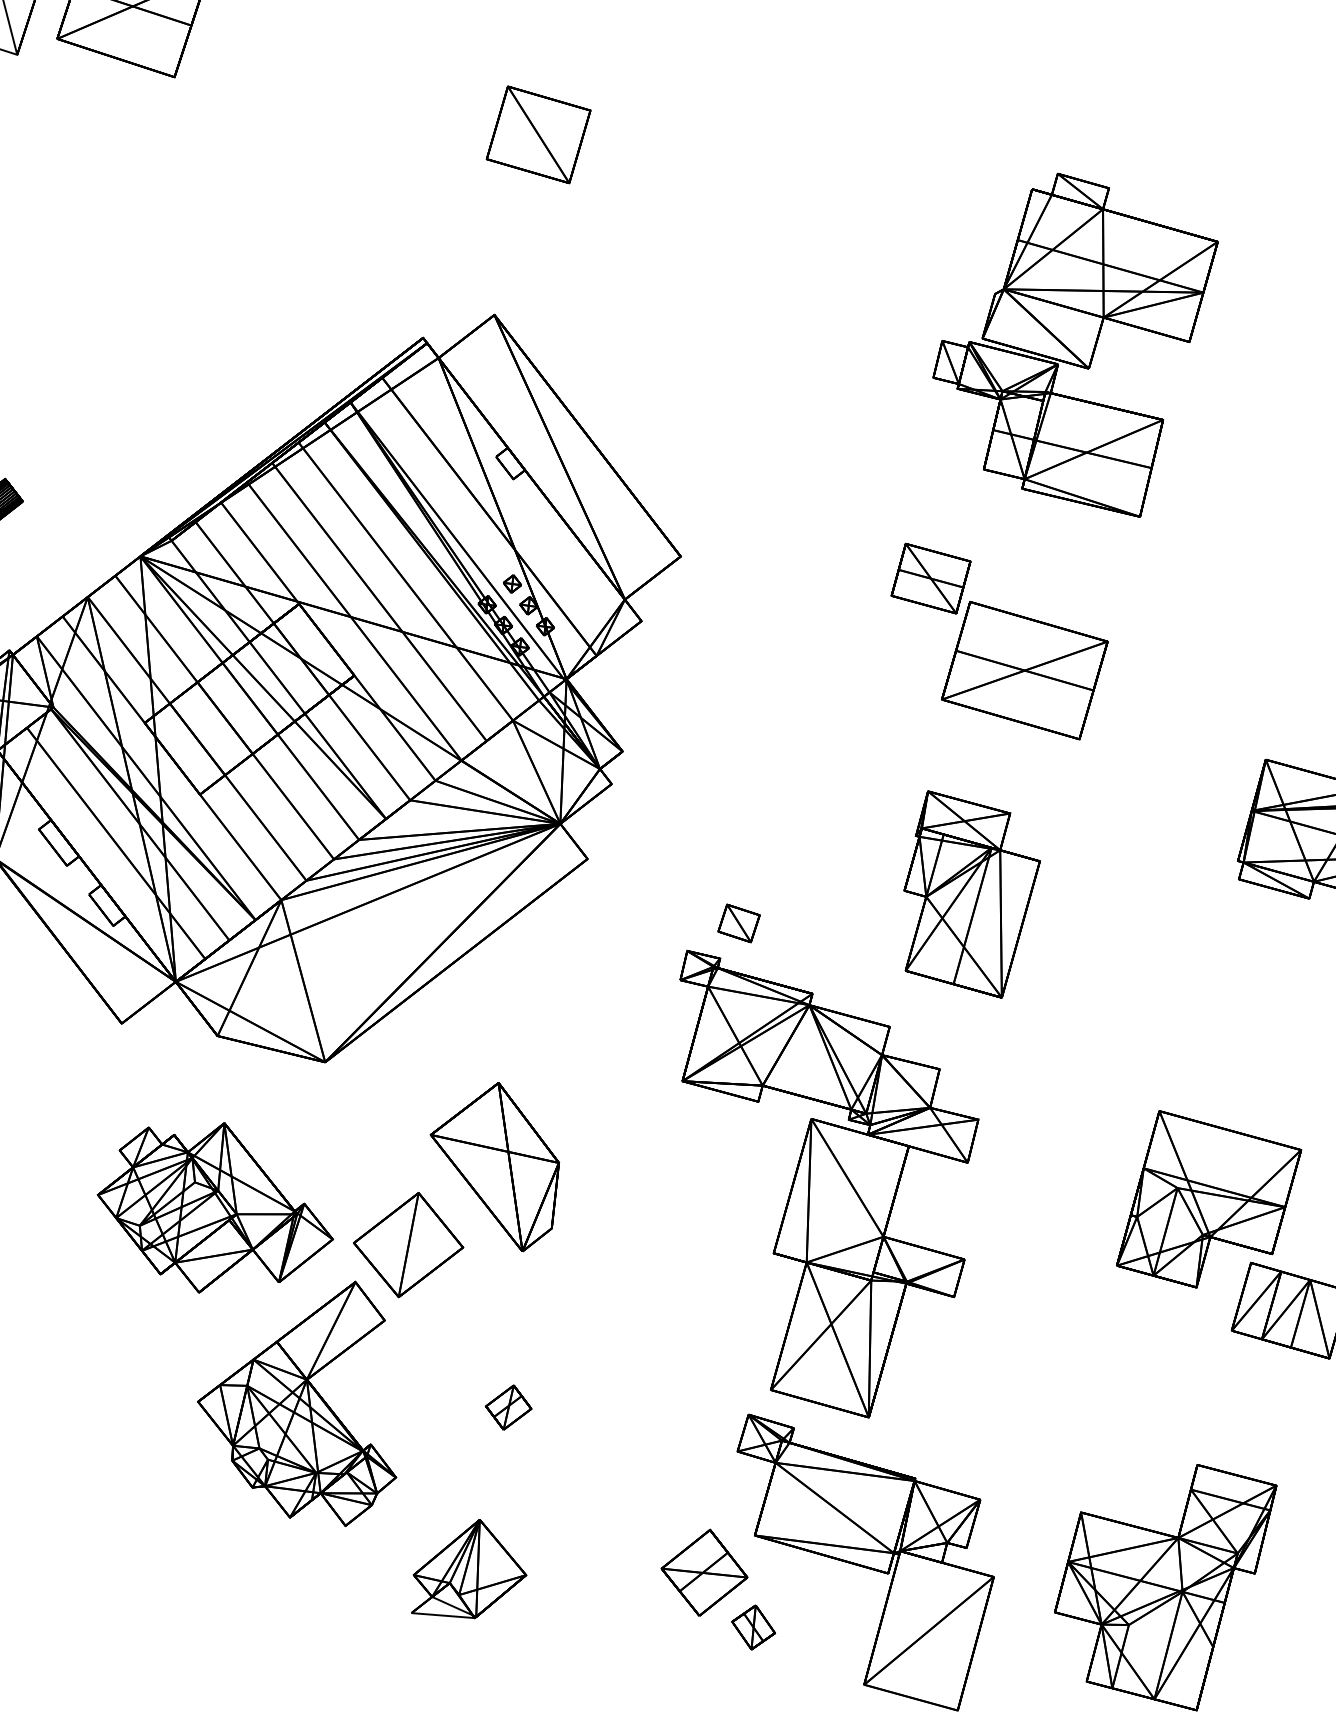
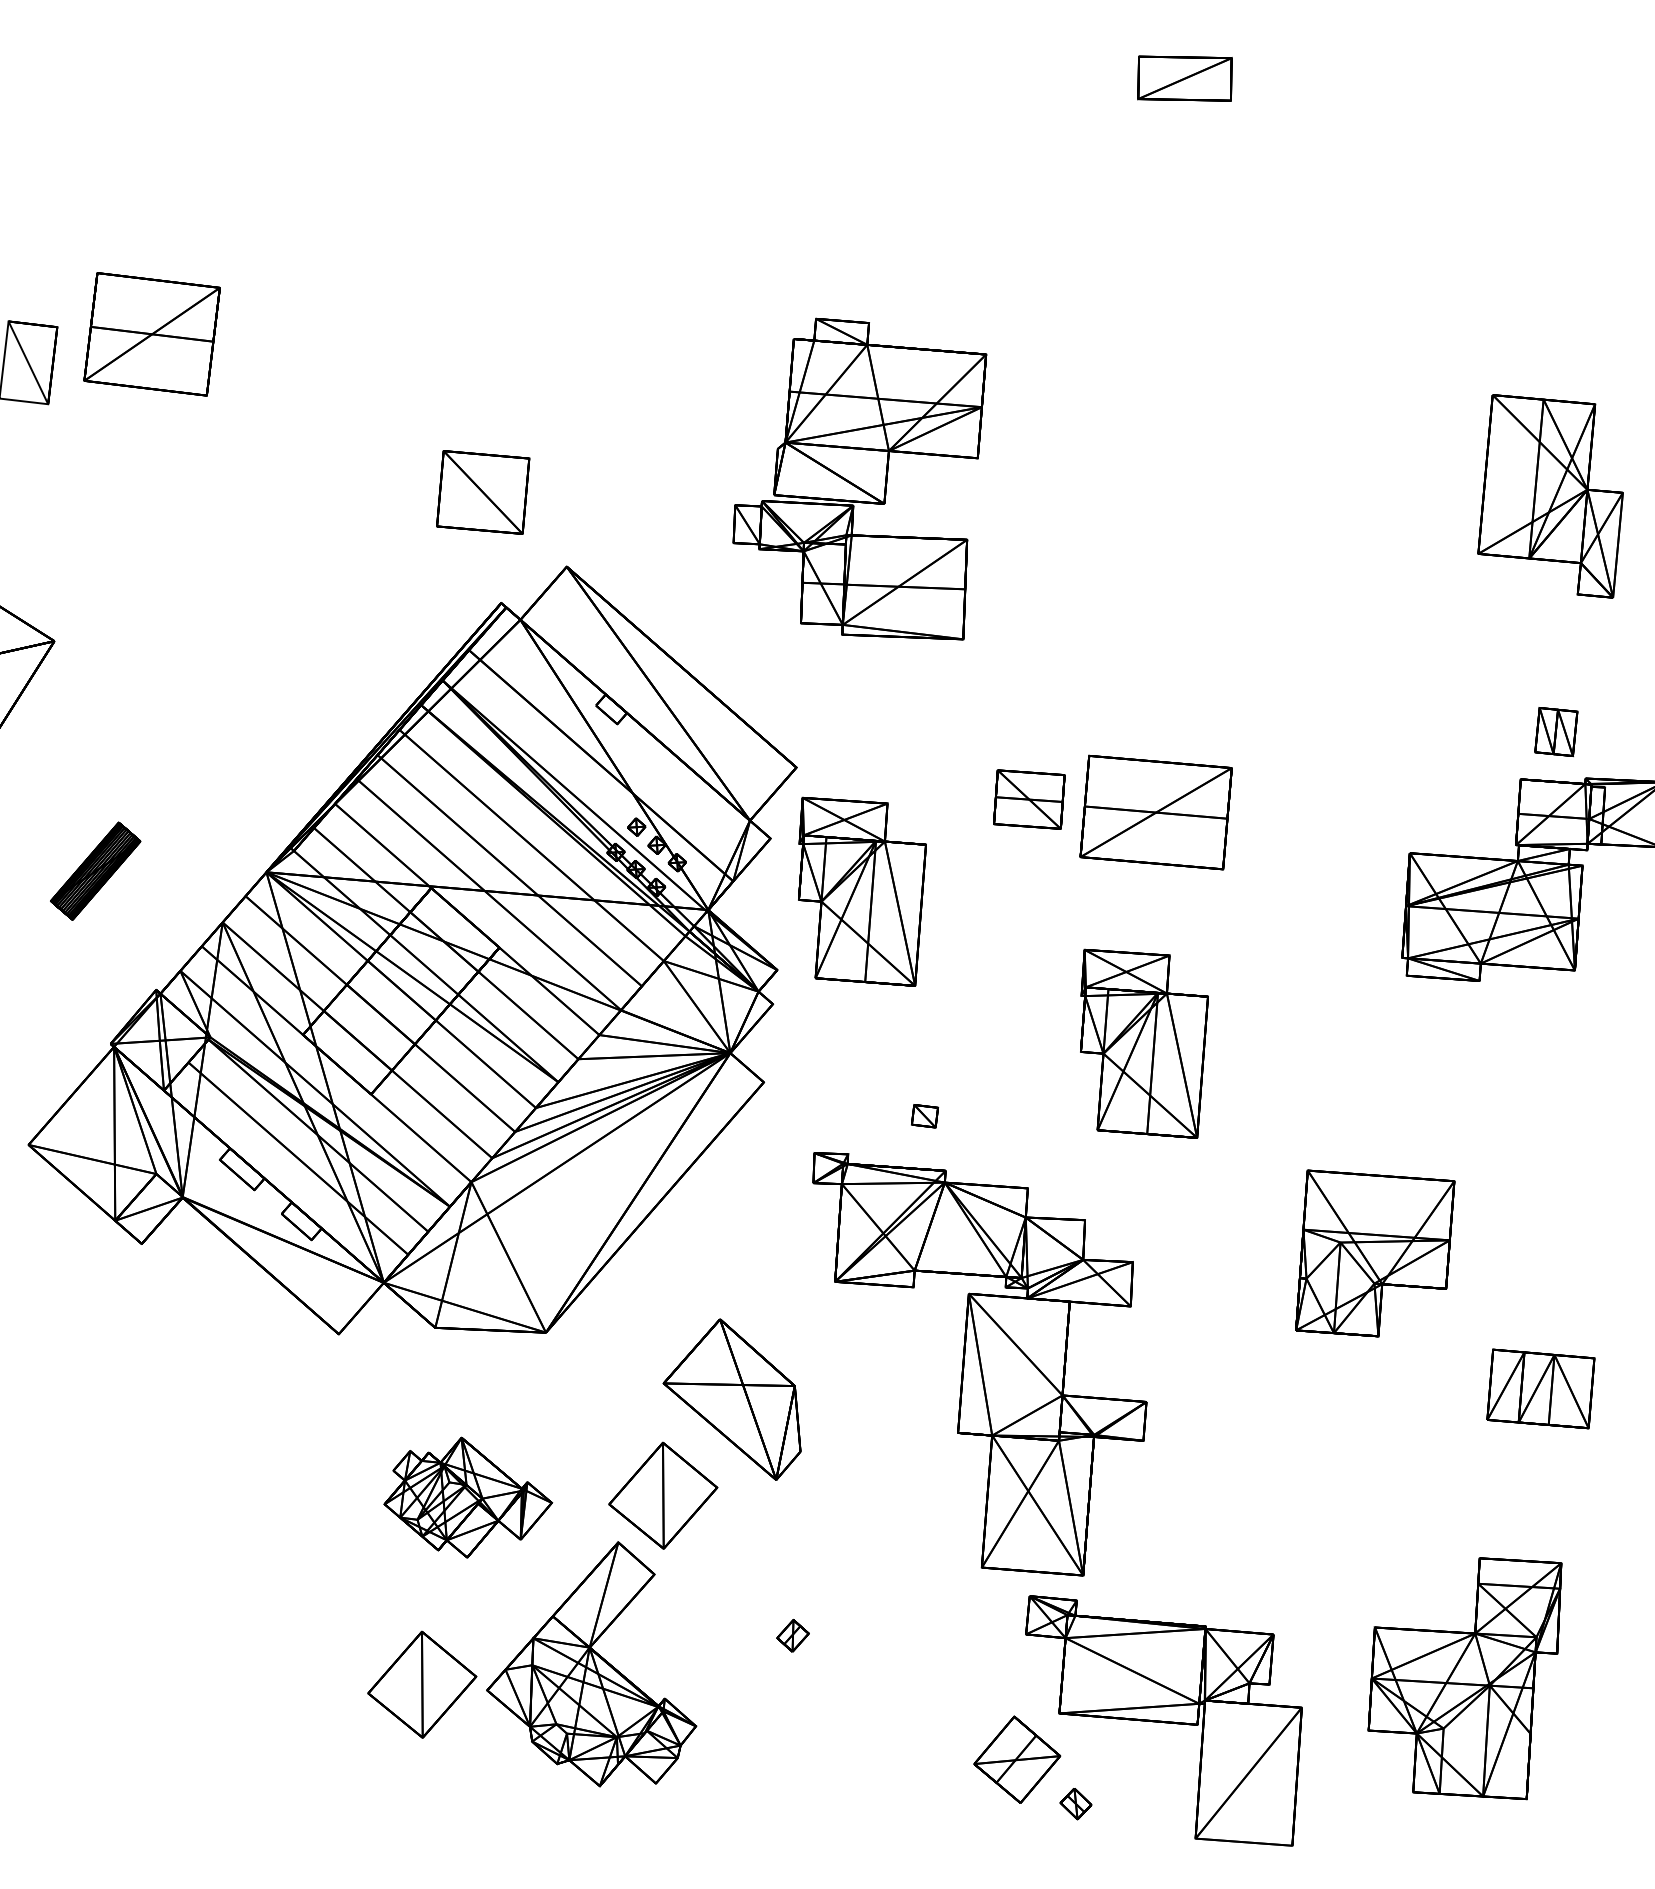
part: (538, 134) -> (483, 492), moved
part: (1069, 338) -> (859, 478), moved
part: (931, 578) -> (1029, 799), moved
part: (721, 690) -> (862, 891), added
part: (738, 923) -> (924, 1116), size x0.7
part: (808, 1190) -> (979, 1364), moved
part: (1209, 1205) -> (1375, 1253), moved
part: (216, 1208) -> (467, 1497), size x0.7
part: (135, 1383) -> (422, 1684), added
part: (508, 1407) -> (792, 1635), size x0.7
part: (470, 1571) -> (787, 1803), removed
part: (753, 1626) -> (1075, 1803), size x0.7

